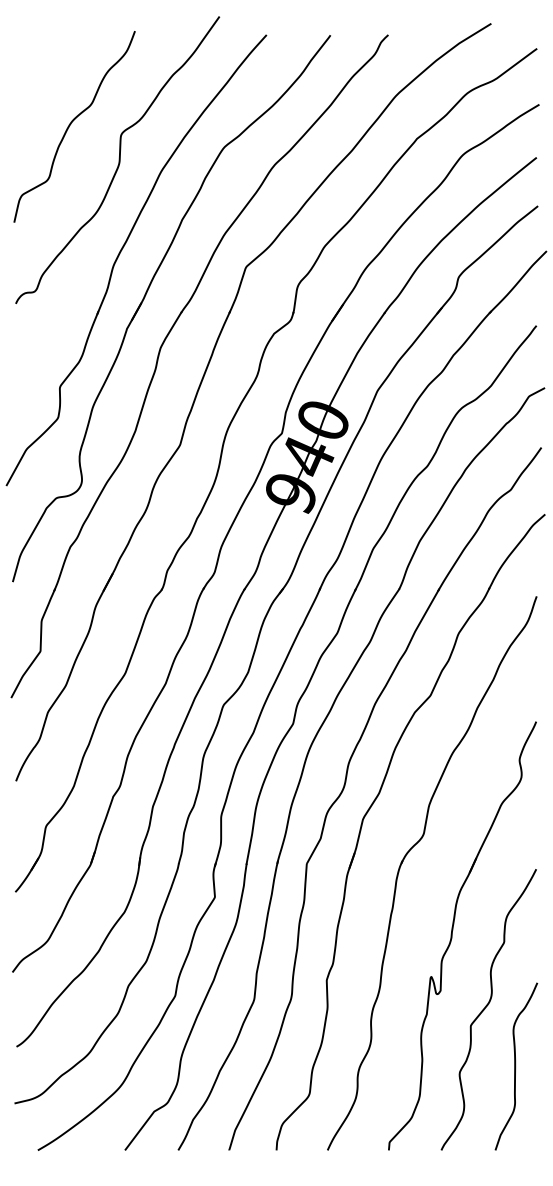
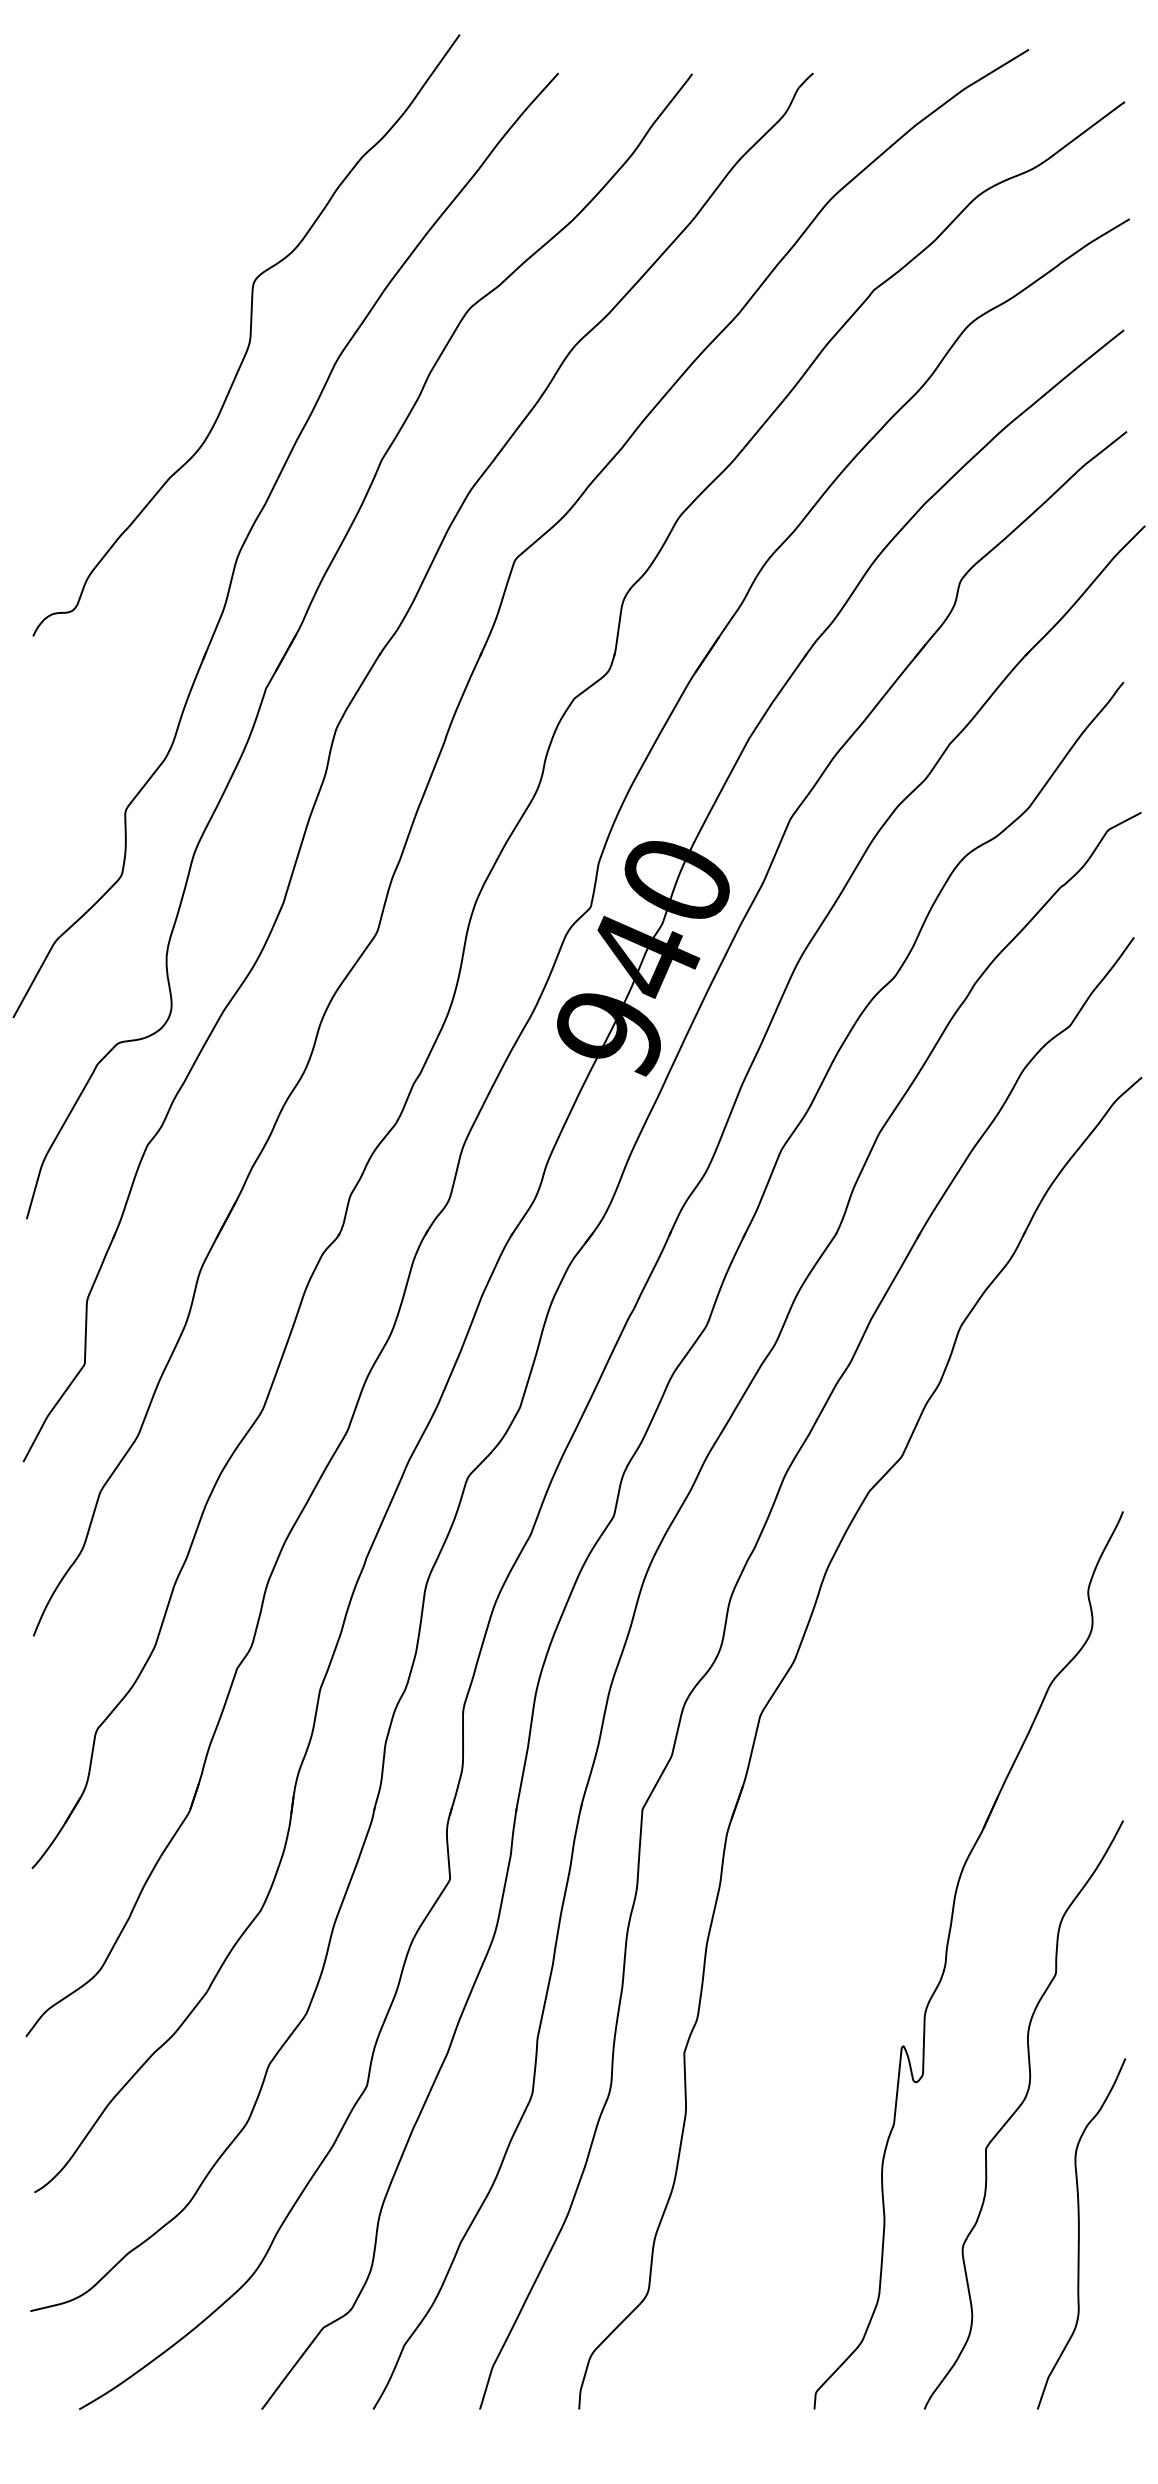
curve: (71, 124) -> (149, 260), removed
part: (406, 856) -> (851, 1793), removed

